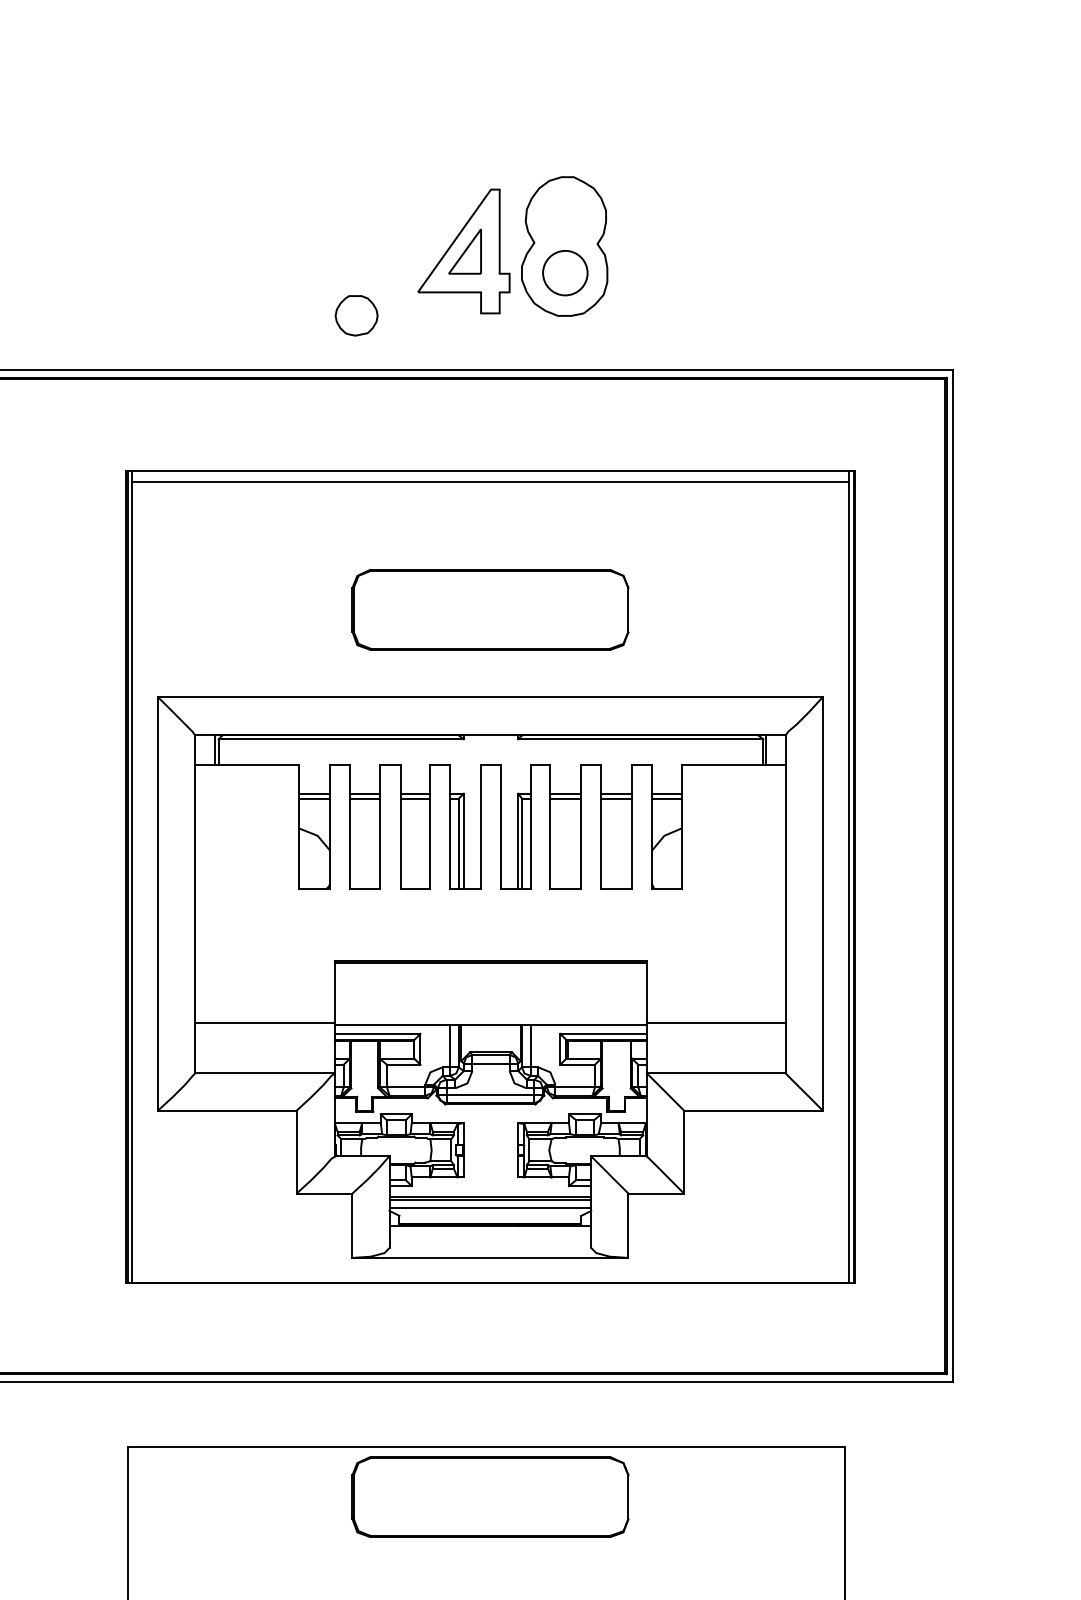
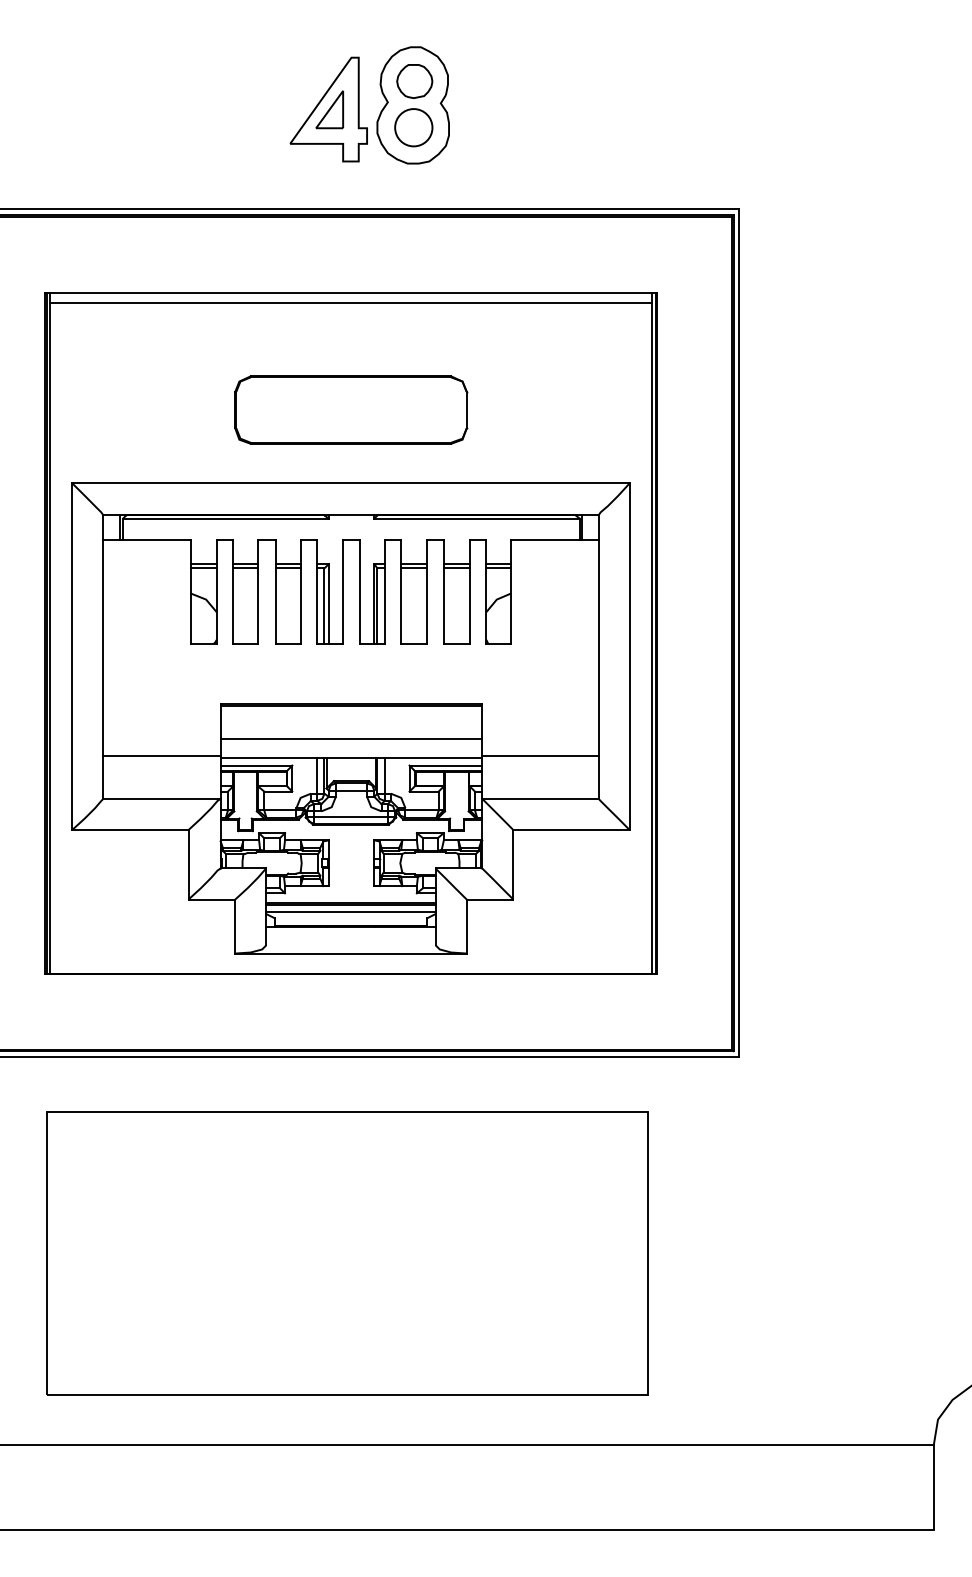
part: (356, 315) -> (414, 81), moved
line: (491, 1001) -> (351, 738), added
part: (491, 1496) -> (351, 1153), removed

